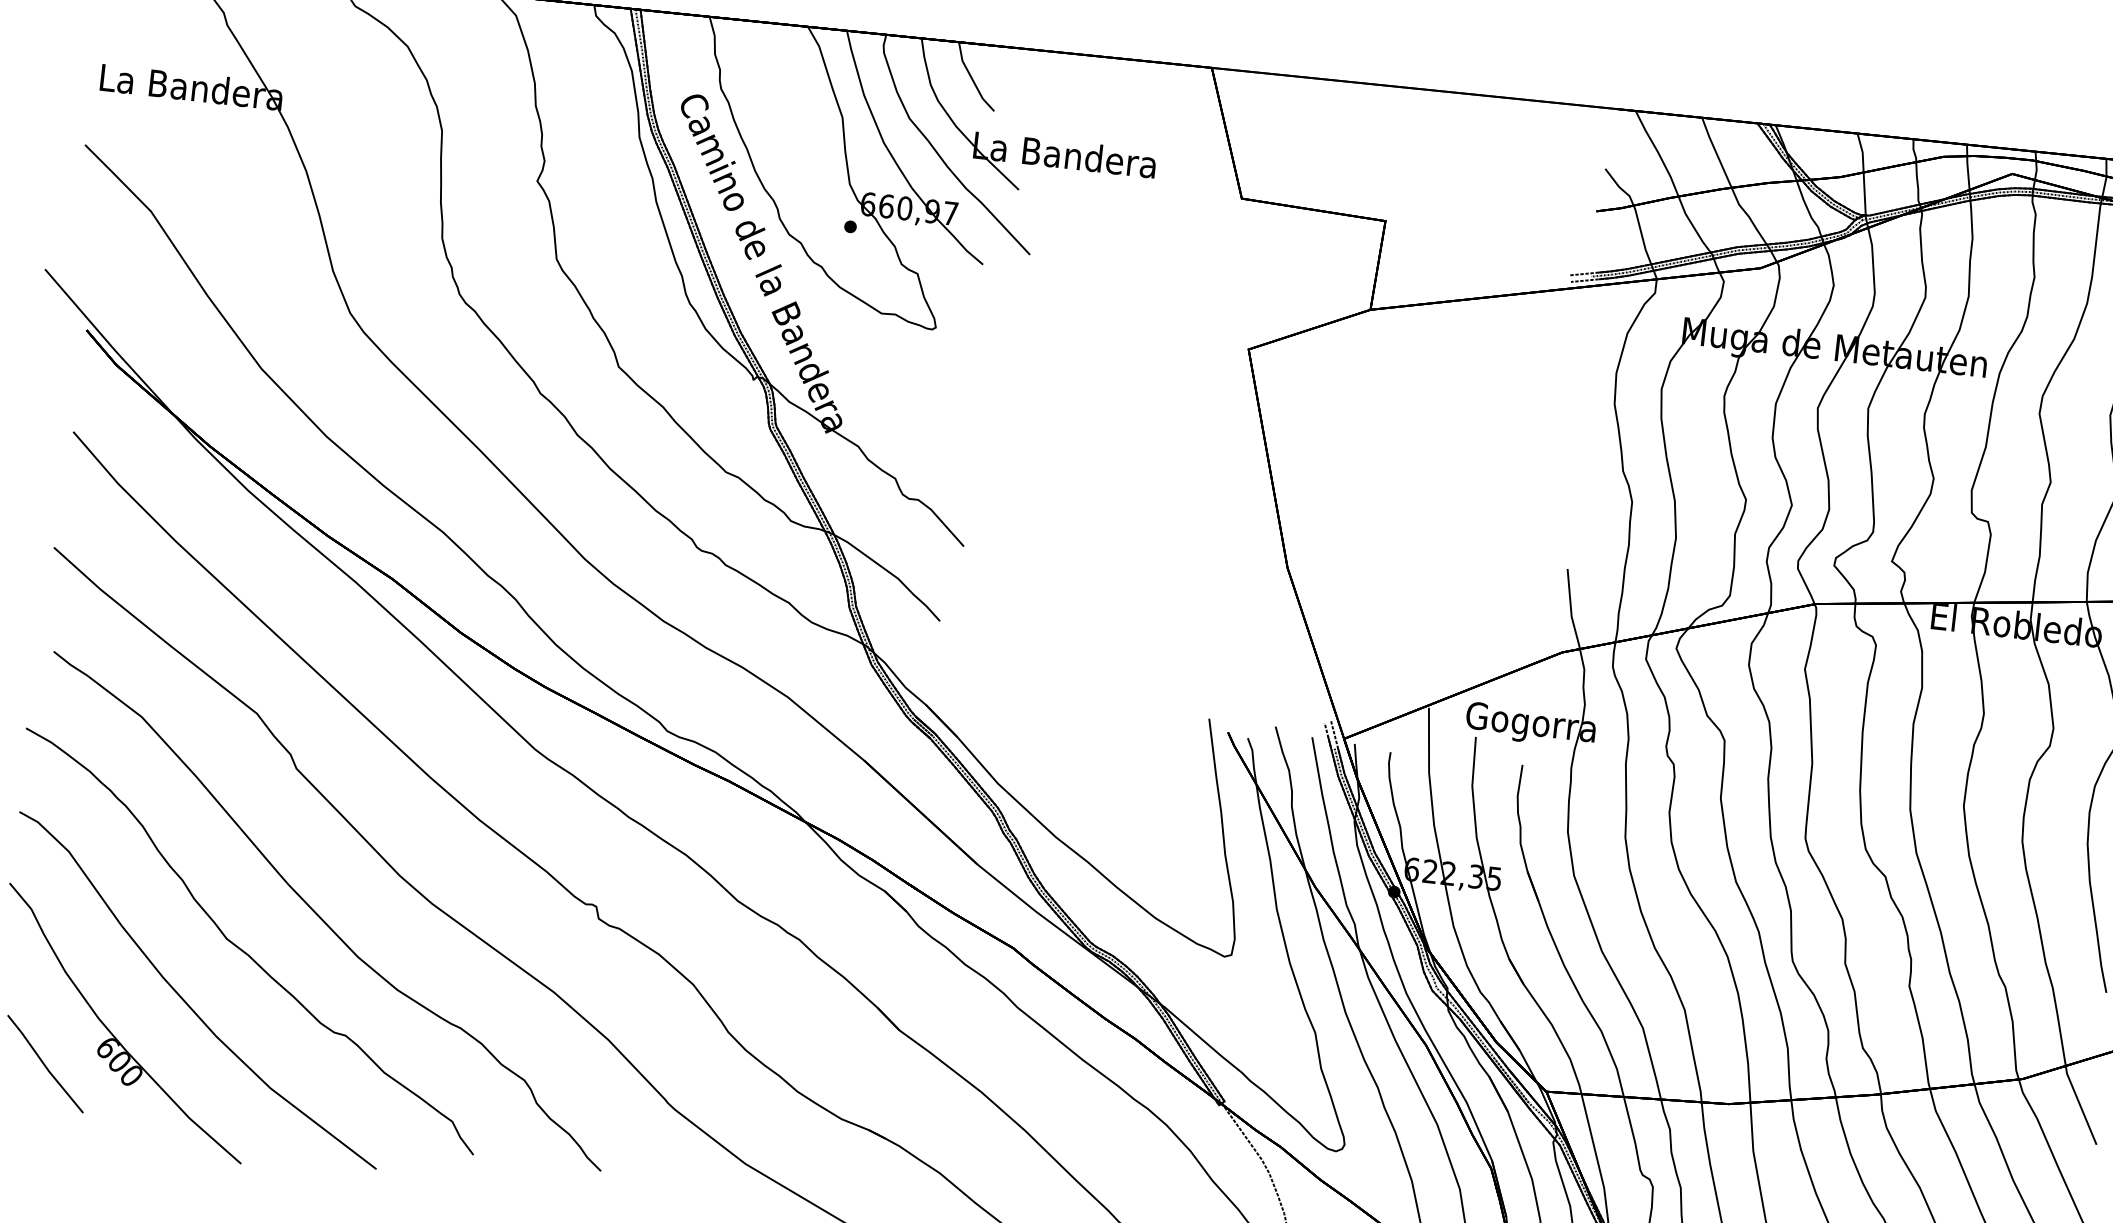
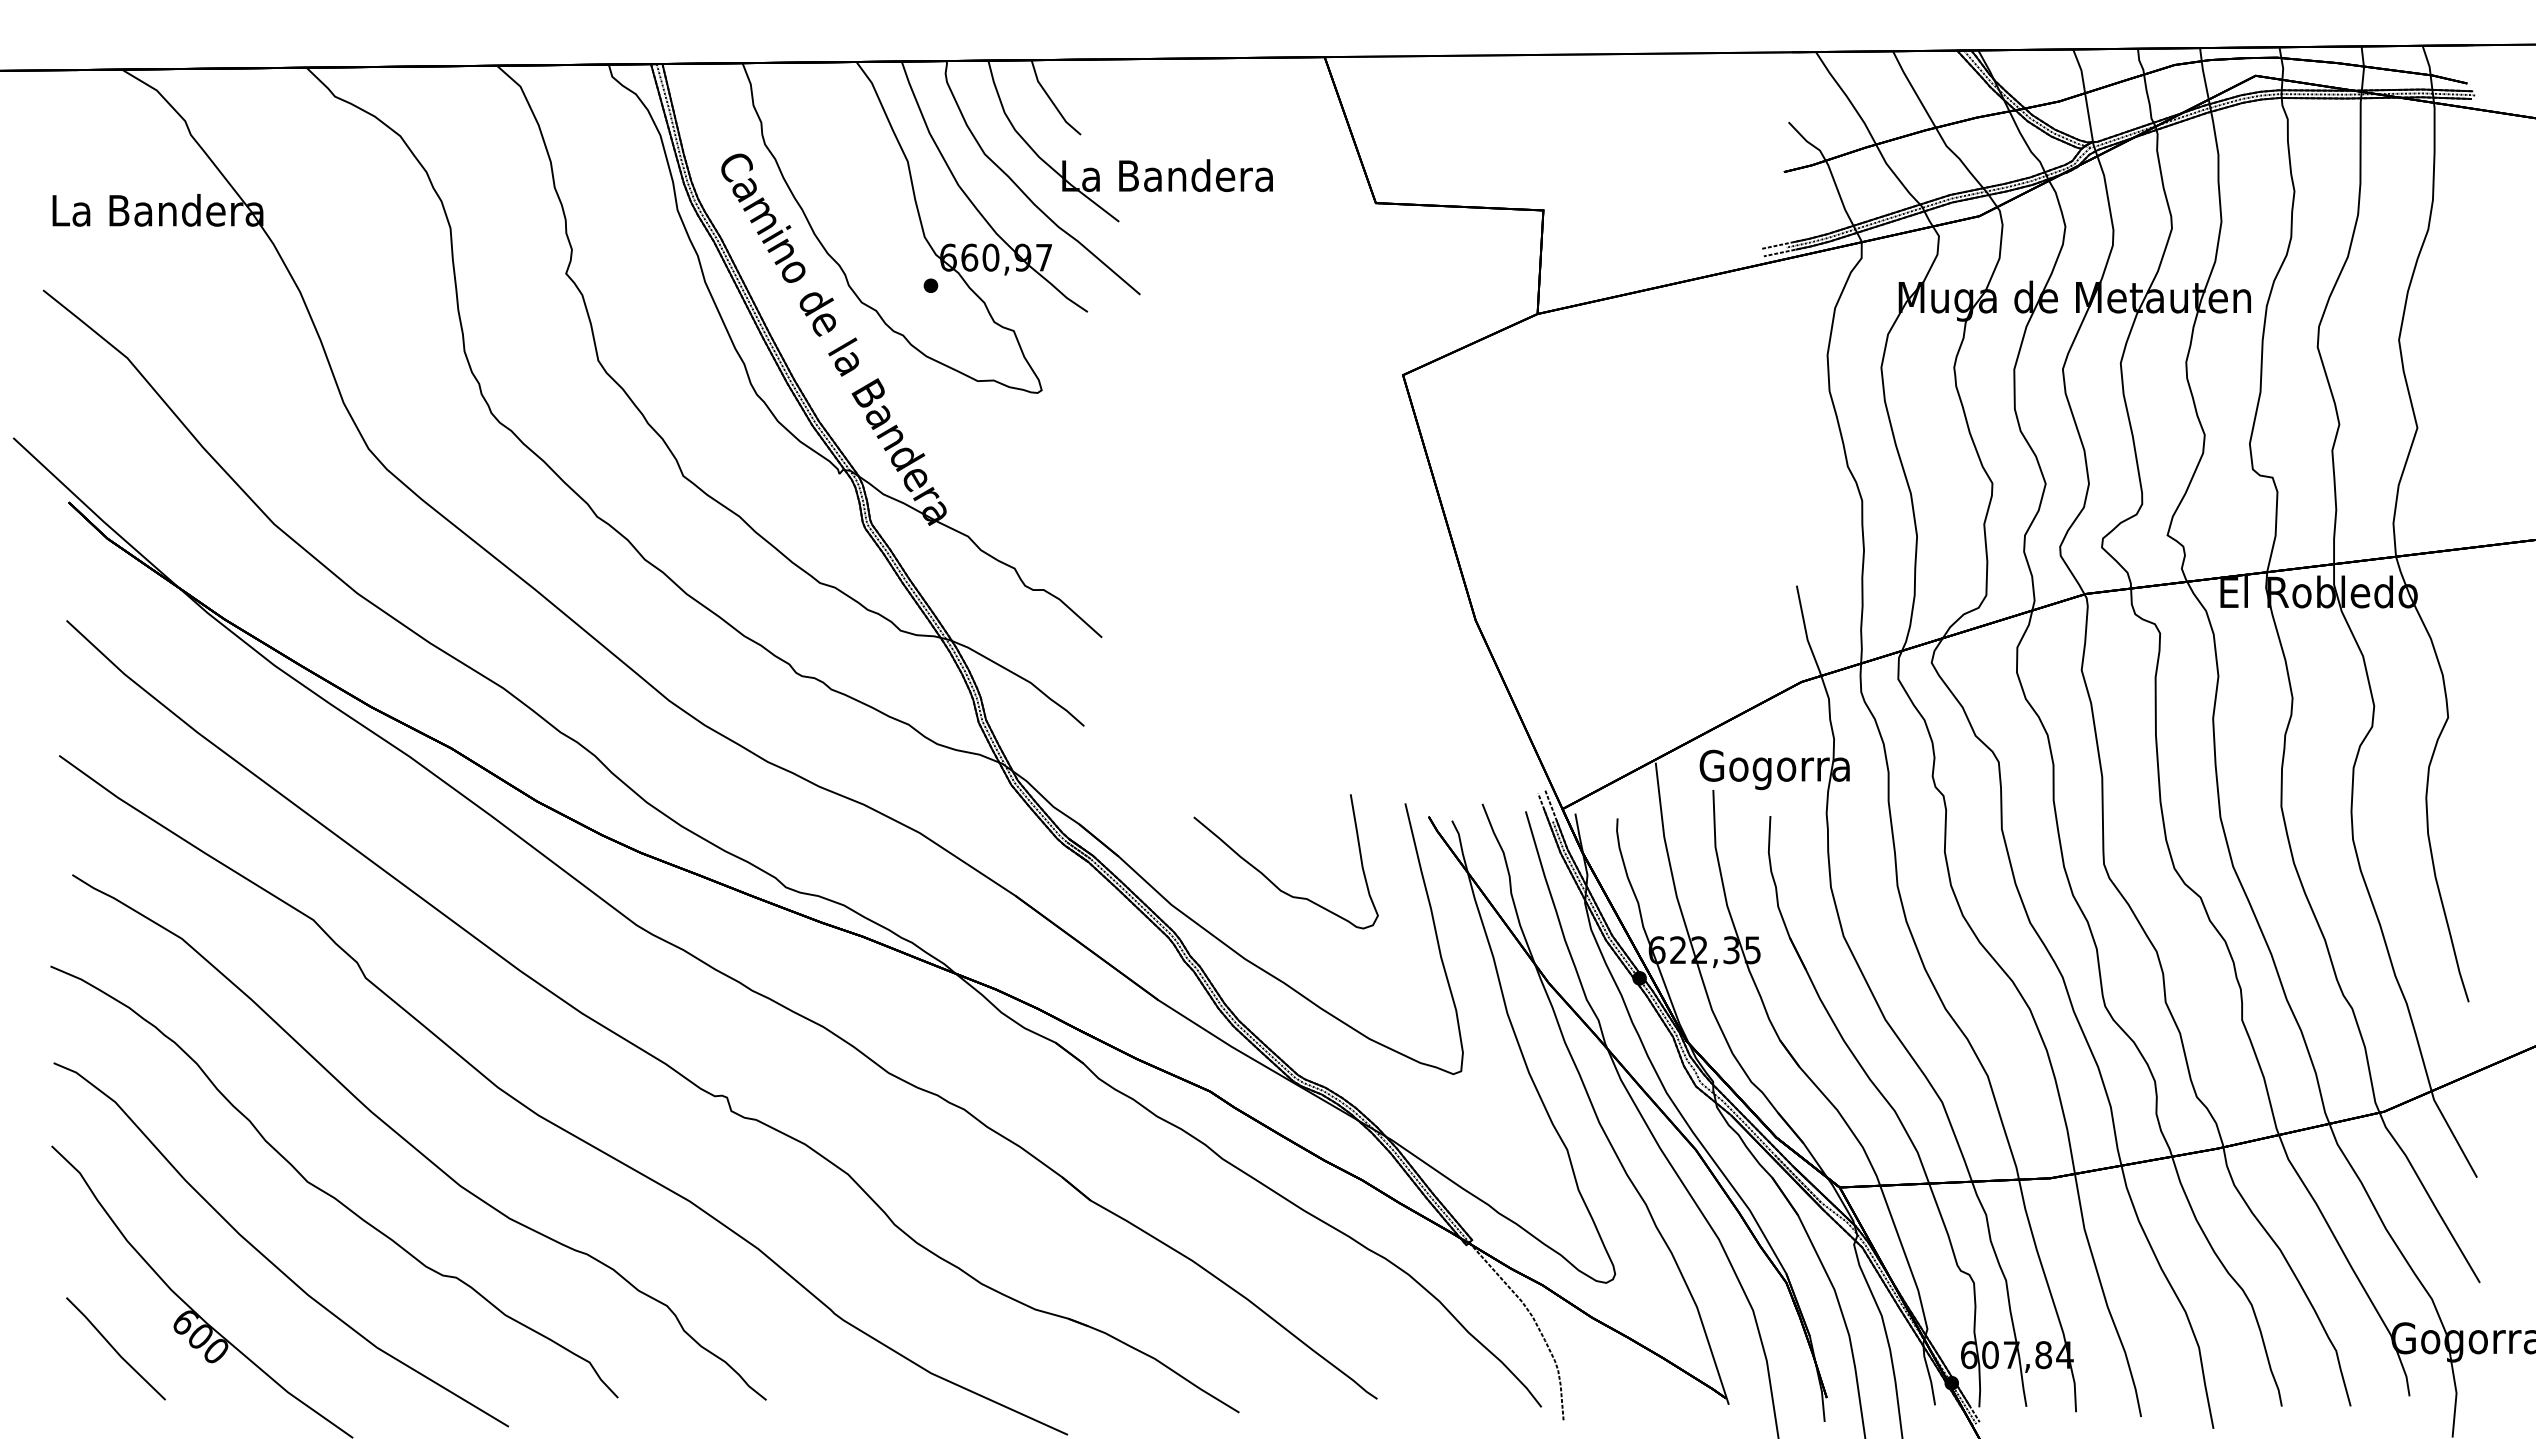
curve: (1086, 772) -> (1271, 880), added

